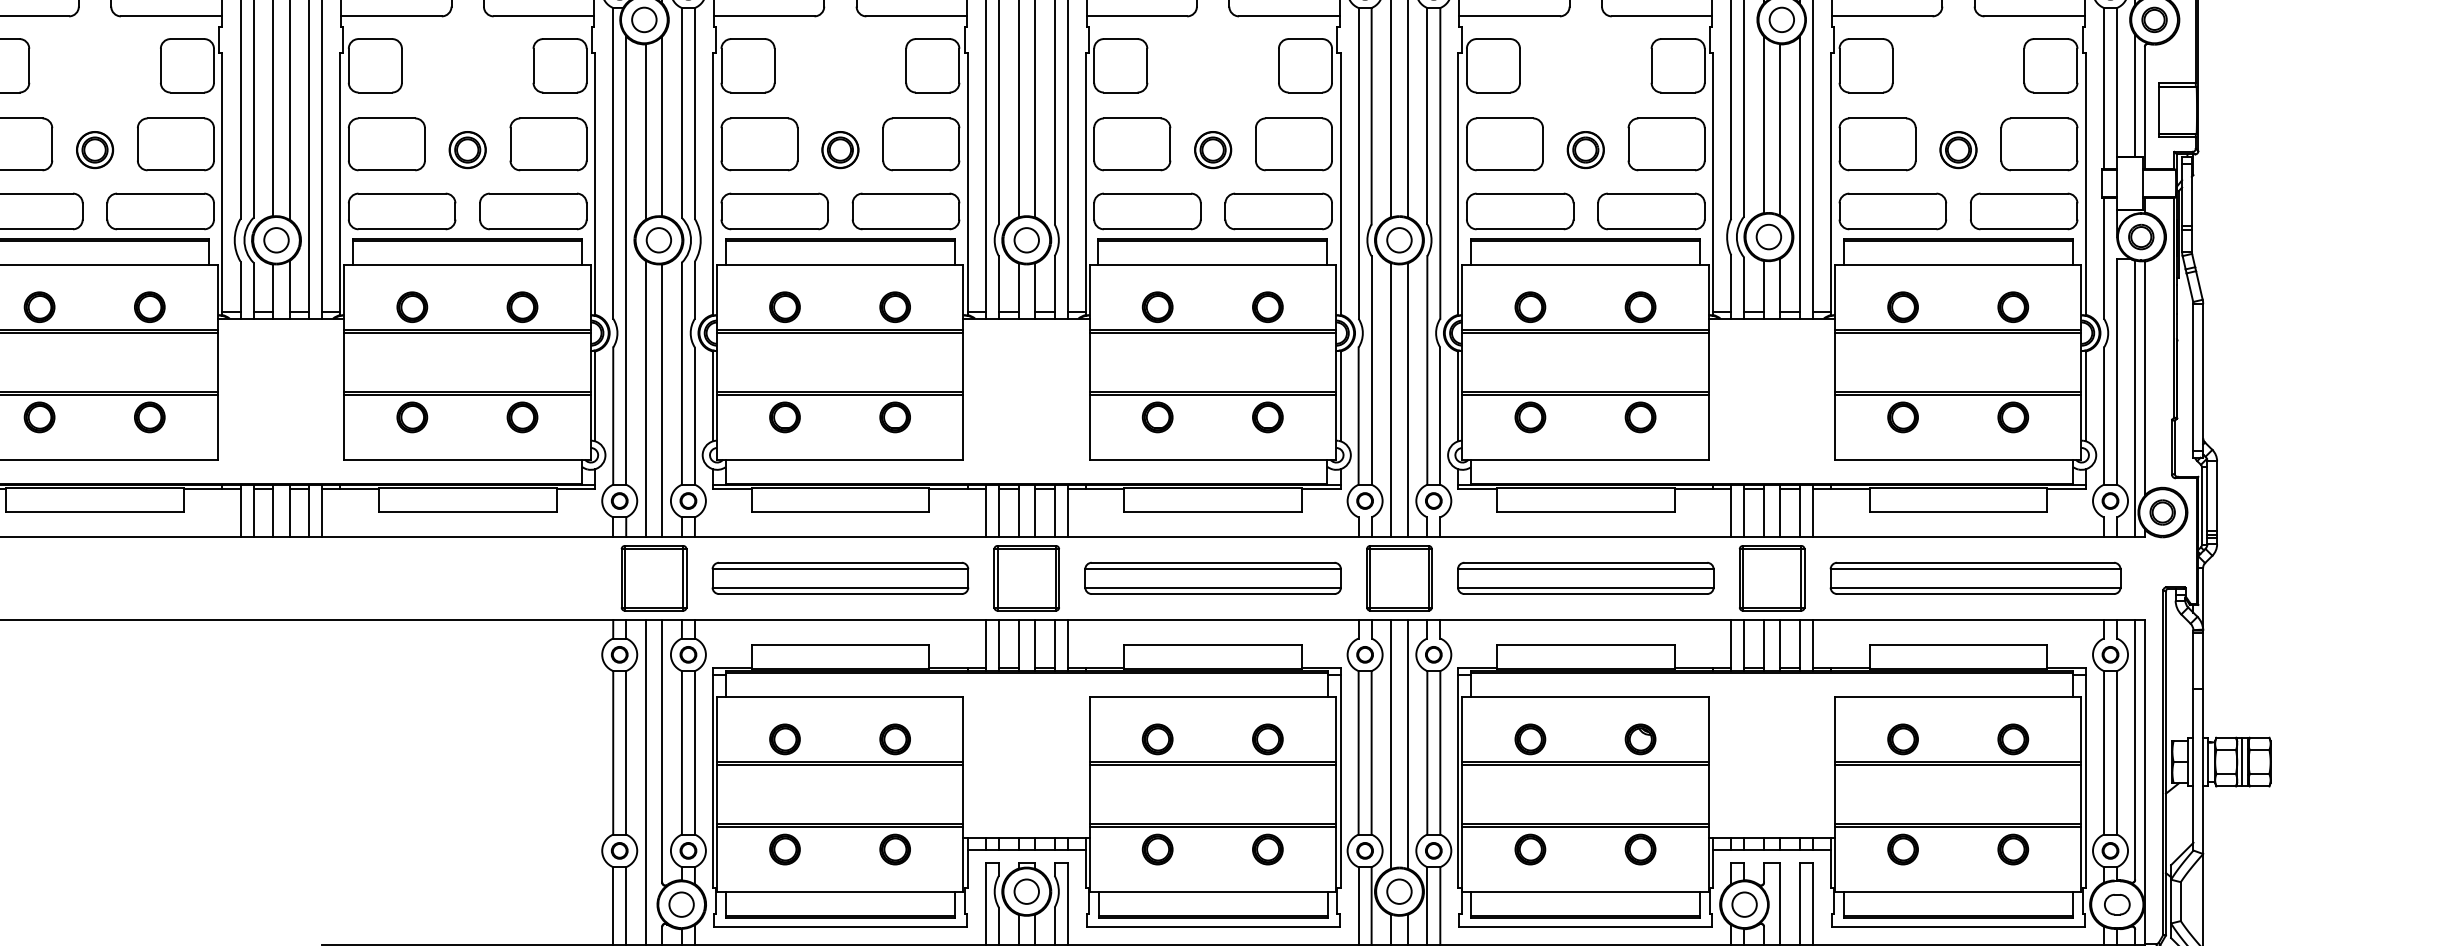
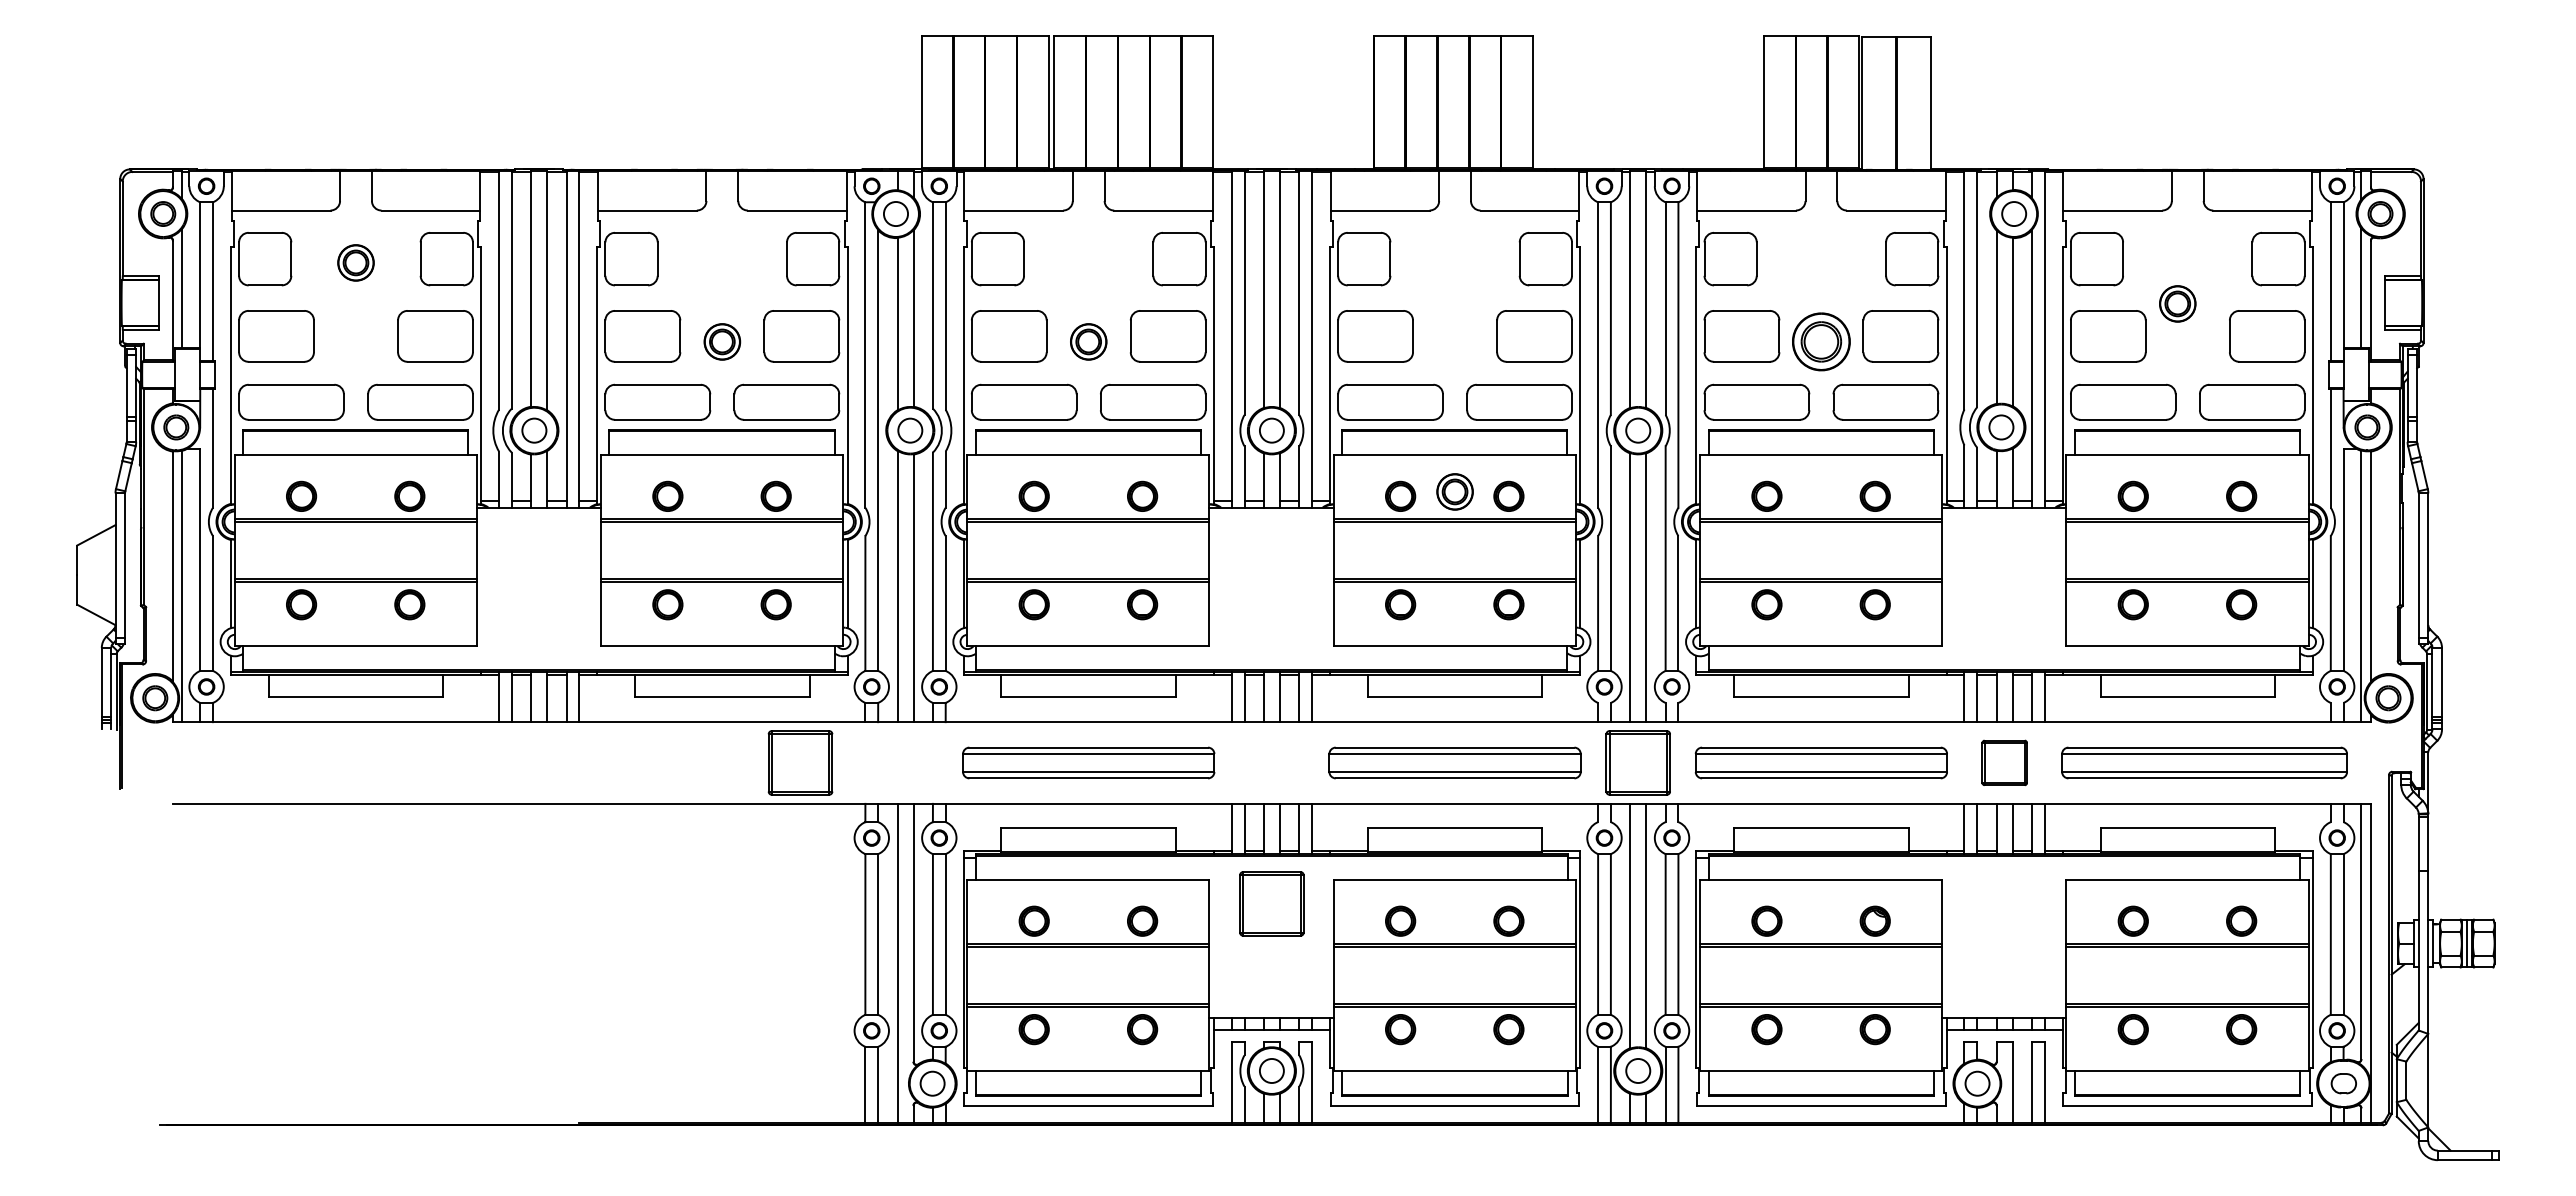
part: (94, 149) -> (355, 262), moved
part: (1212, 149) -> (1454, 491), moved
part: (1585, 149) -> (1821, 341), size x1.6
part: (1958, 149) -> (2177, 303), moved
part: (654, 577) -> (800, 762), moved
part: (1026, 577) -> (1271, 903), moved
part: (1772, 577) -> (2004, 762), size x0.7

